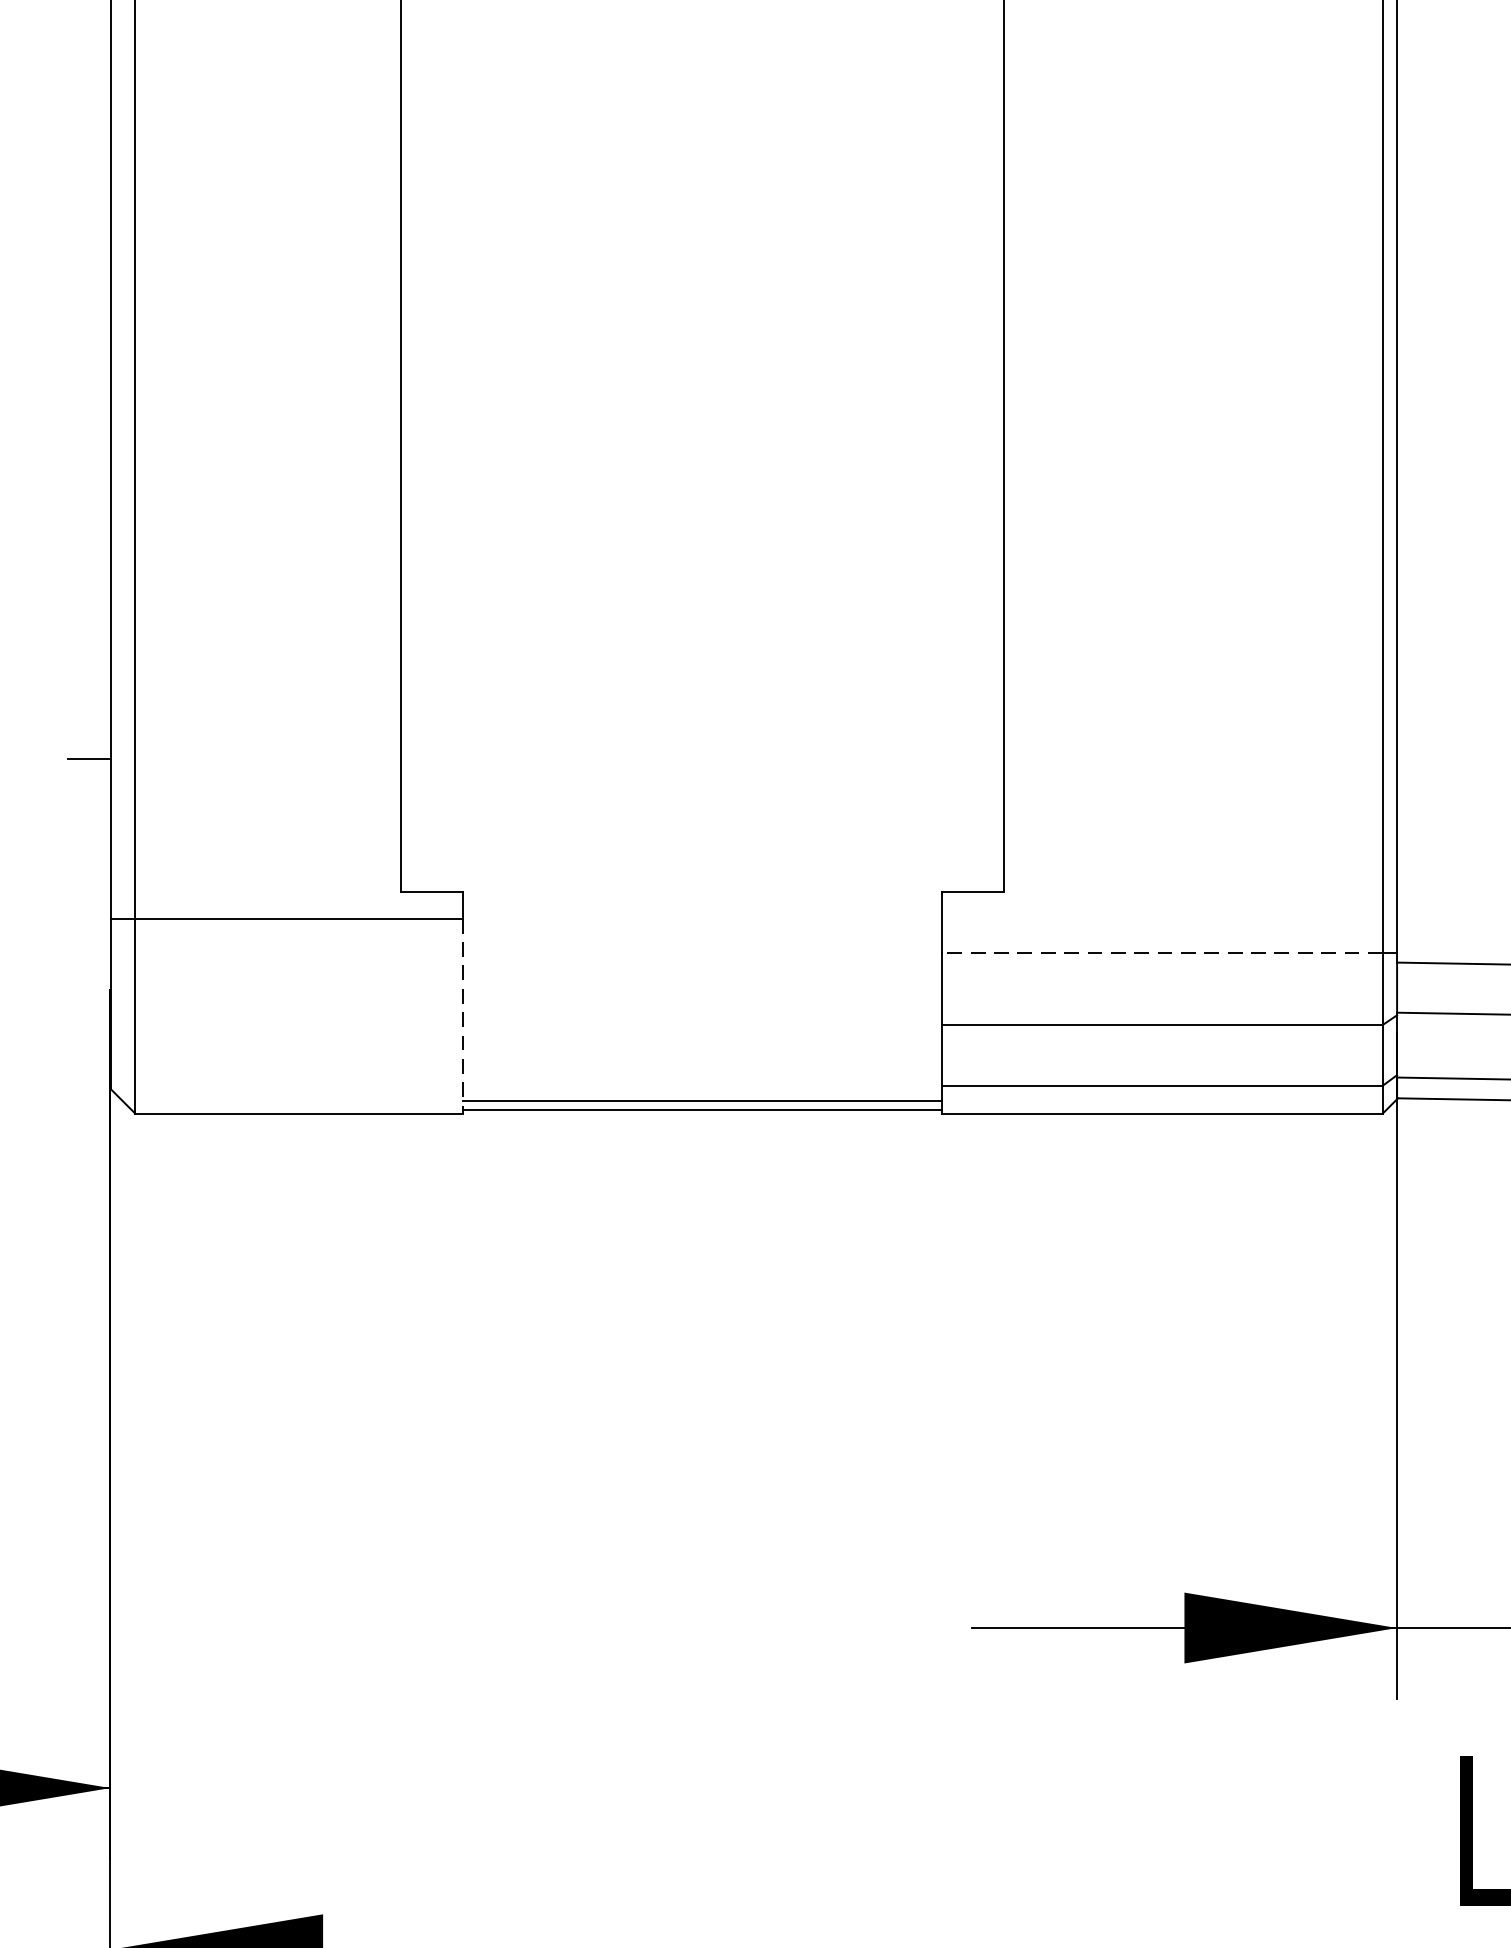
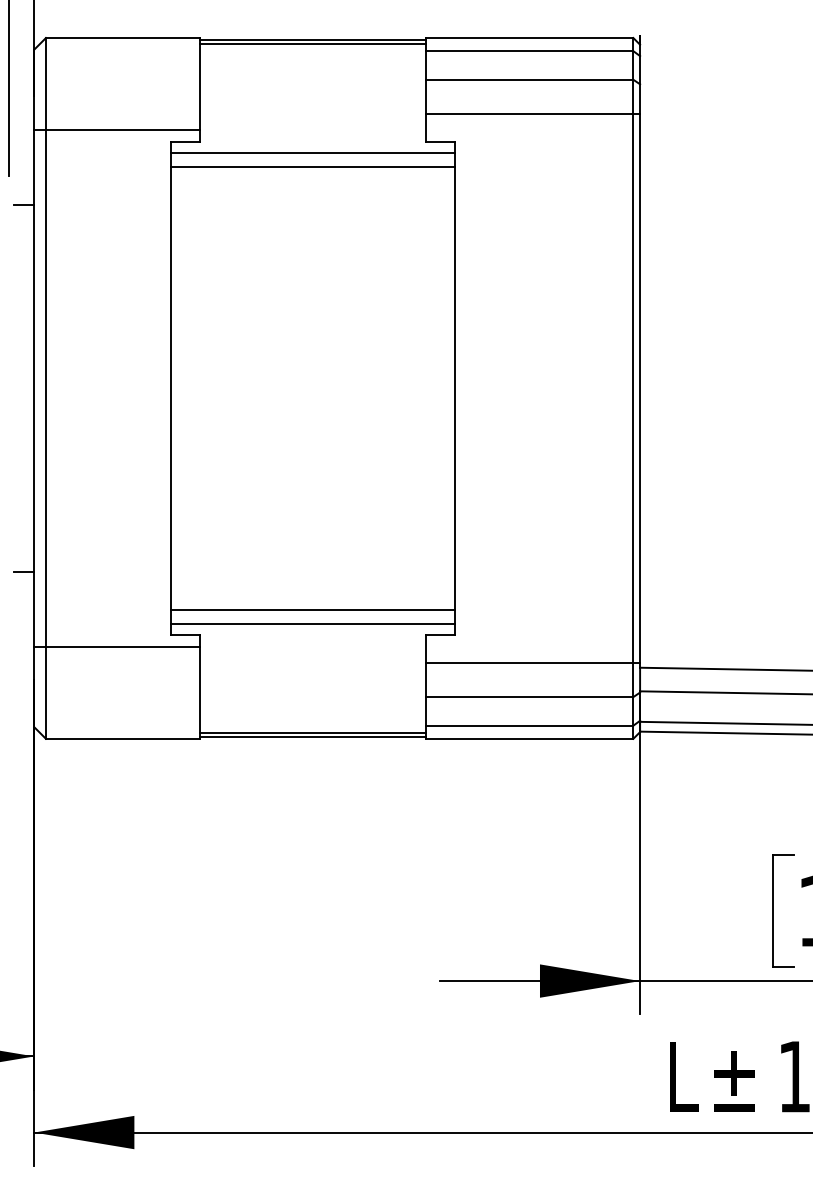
line: (701, 838) -> (312, 609), added
line: (701, 868) -> (312, 623), added
line: (1162, 953) -> (529, 663), dashed -> solid
line: (463, 1015) -> (200, 692), dashed -> solid

